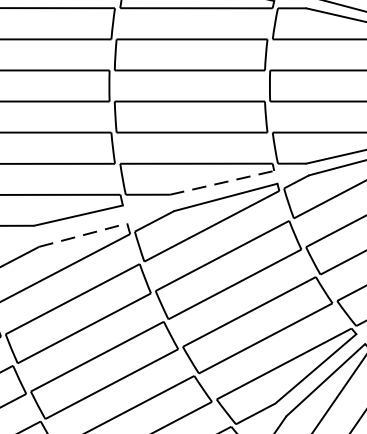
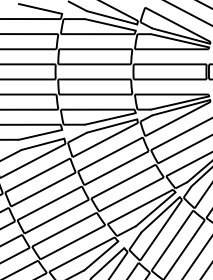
line: (222, 181) -> (110, 118), dashed -> solid
line: (84, 235) -> (43, 144), dashed -> solid

